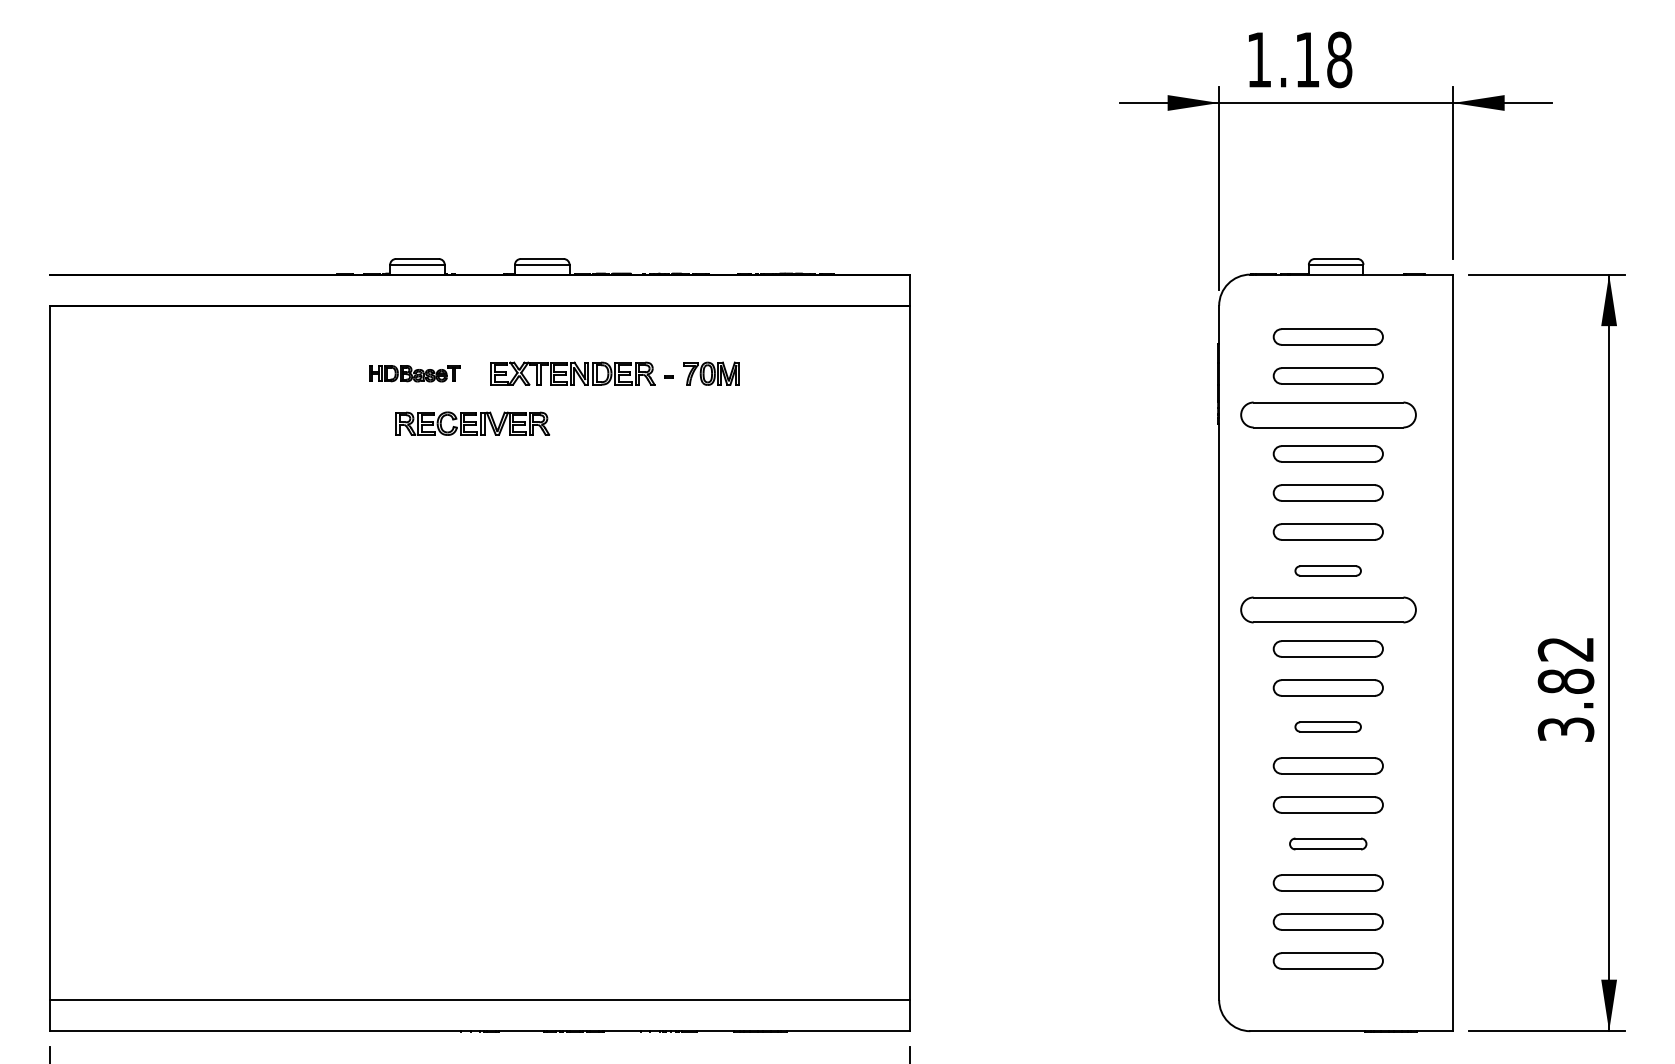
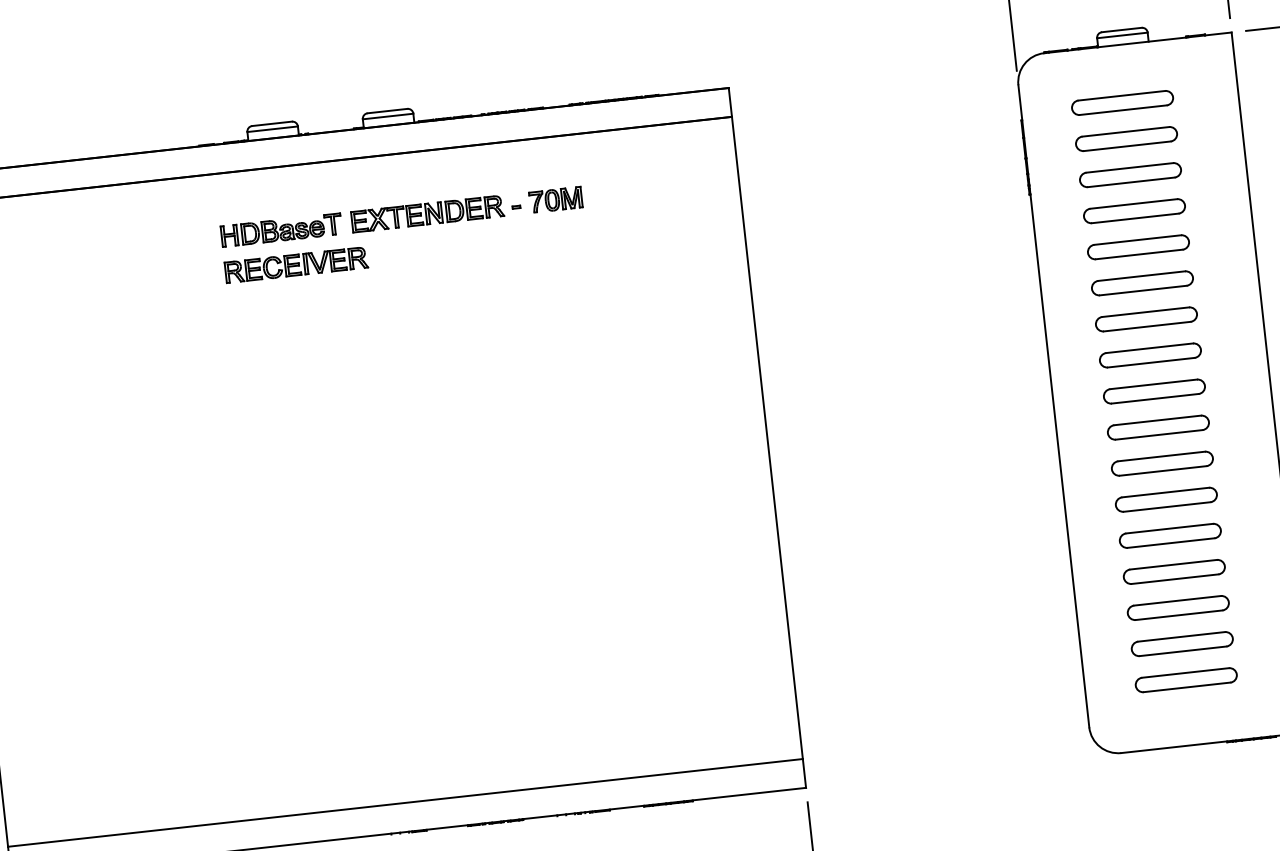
part: (414, 373) -> (281, 230), size x1.43
part: (1327, 414) -> (1129, 174), size x0.62
part: (472, 423) -> (296, 264), moved
part: (1327, 570) -> (1145, 319), size x1.67
part: (1327, 609) -> (1149, 355), size x0.62
part: (1327, 726) -> (1161, 463), size x1.67
part: (1327, 843) -> (1173, 571), size x1.43

